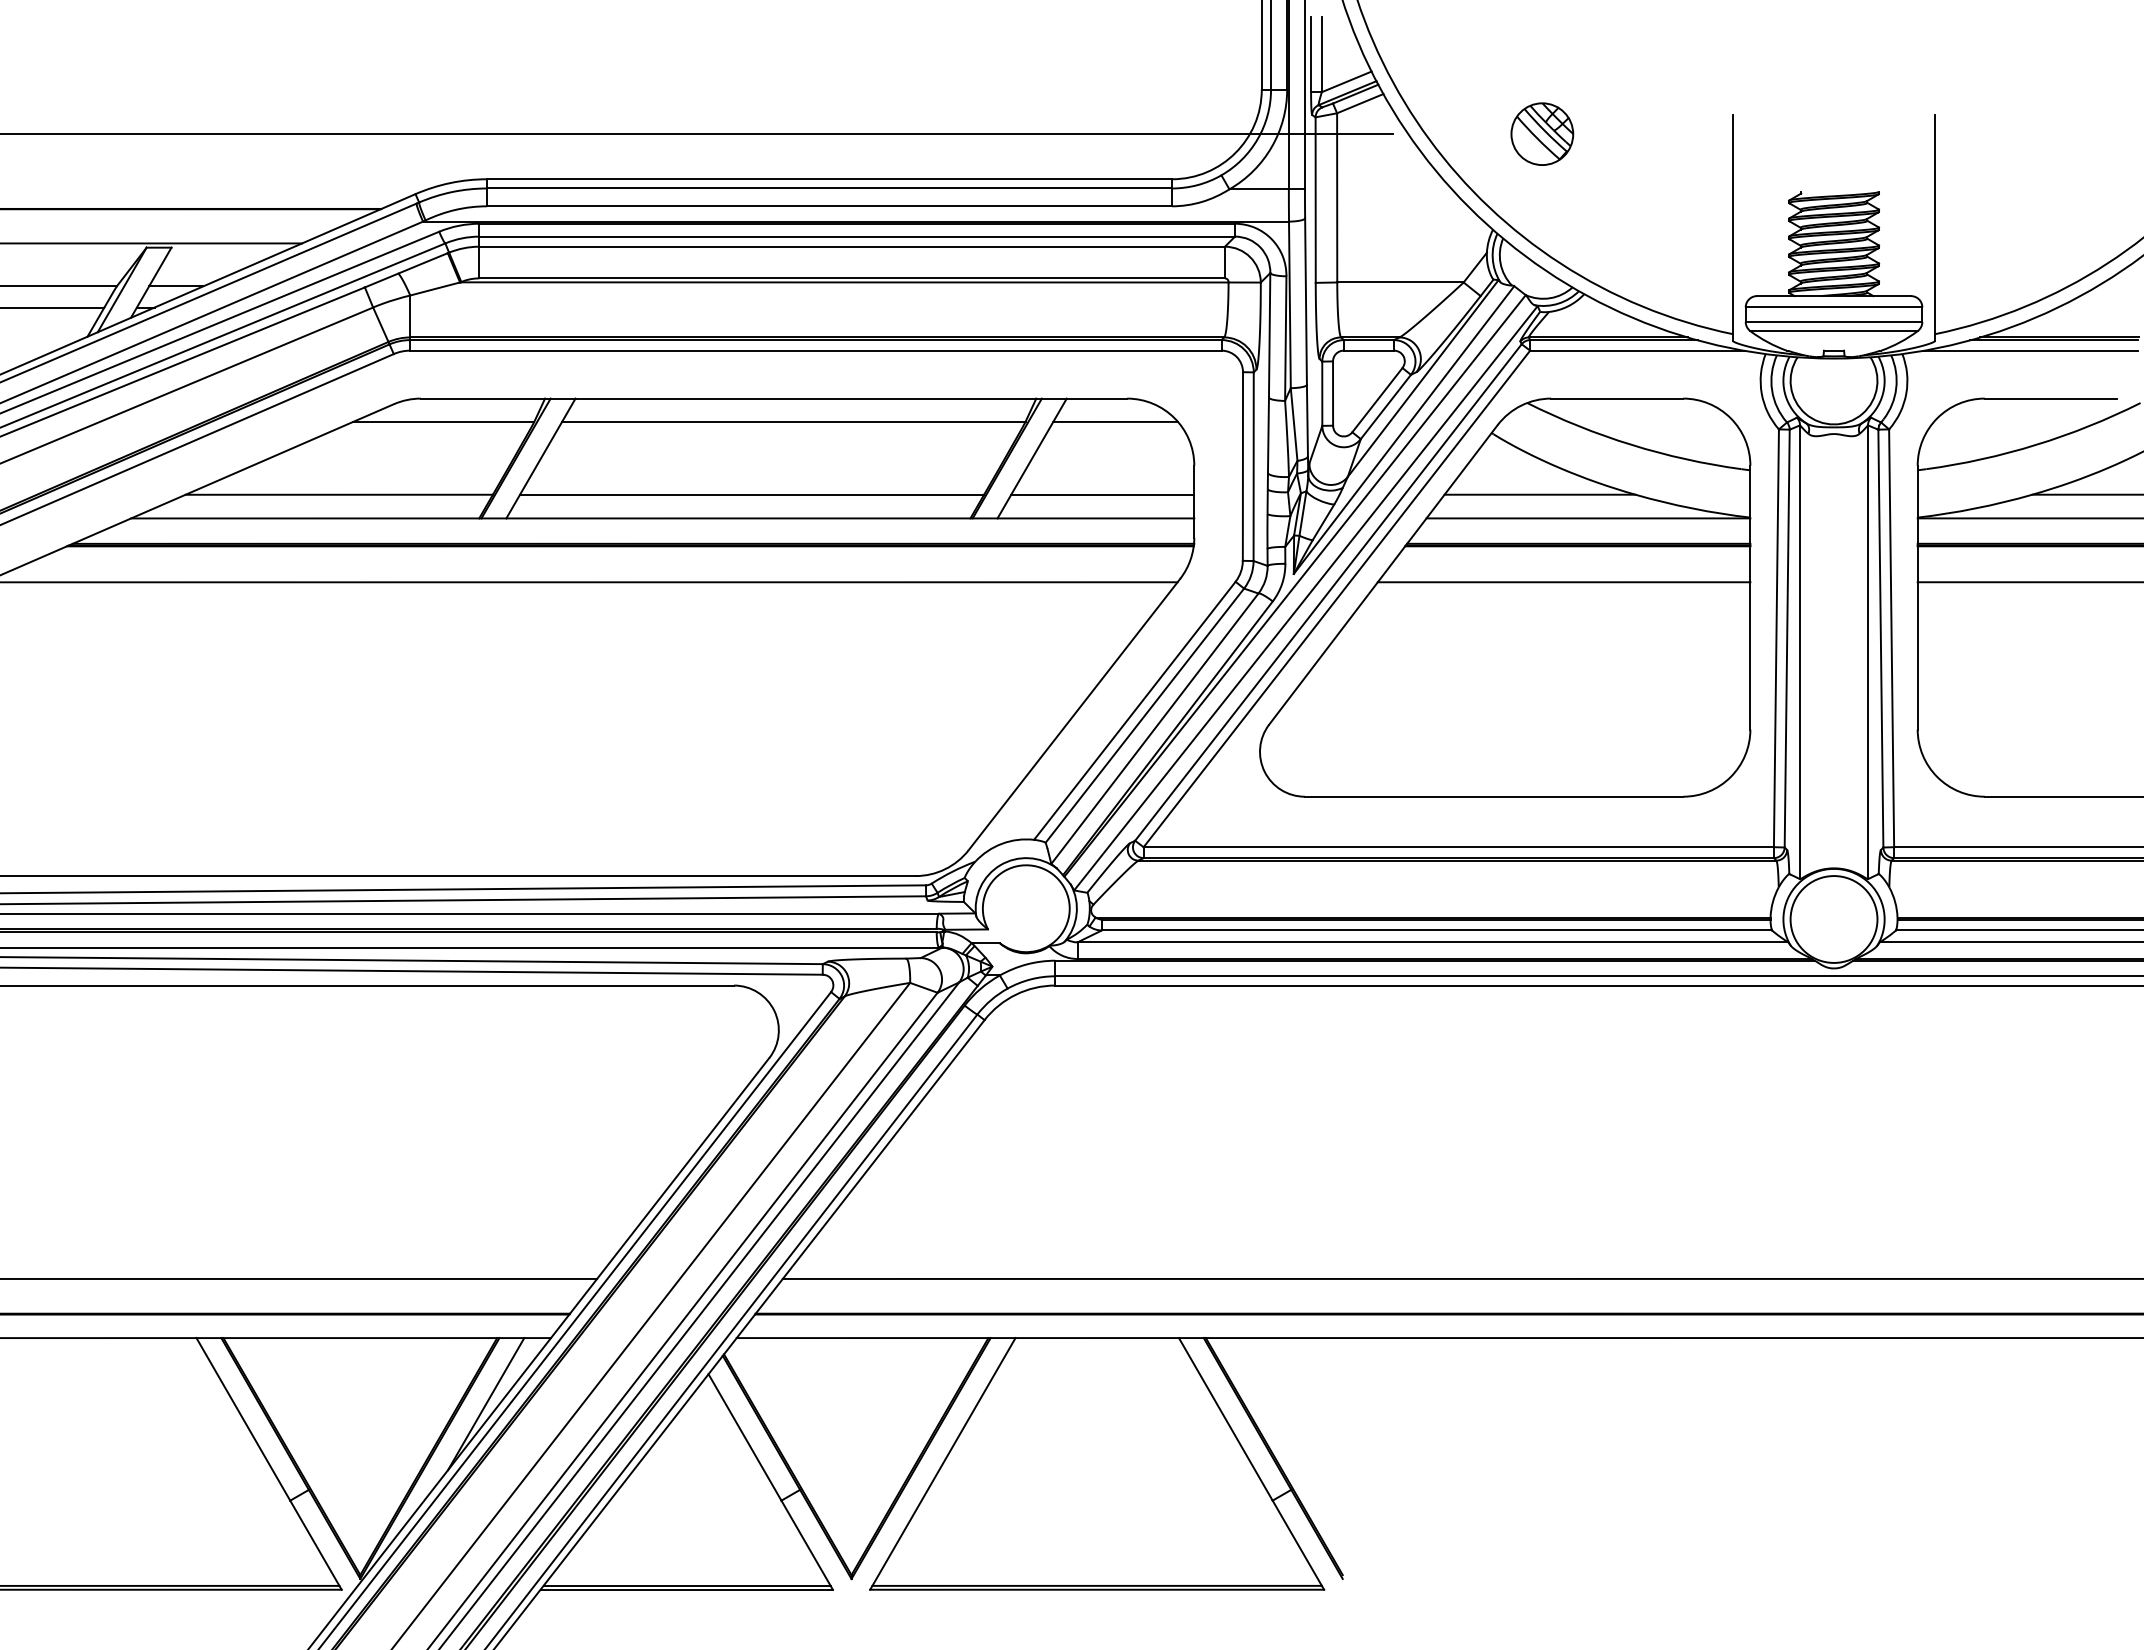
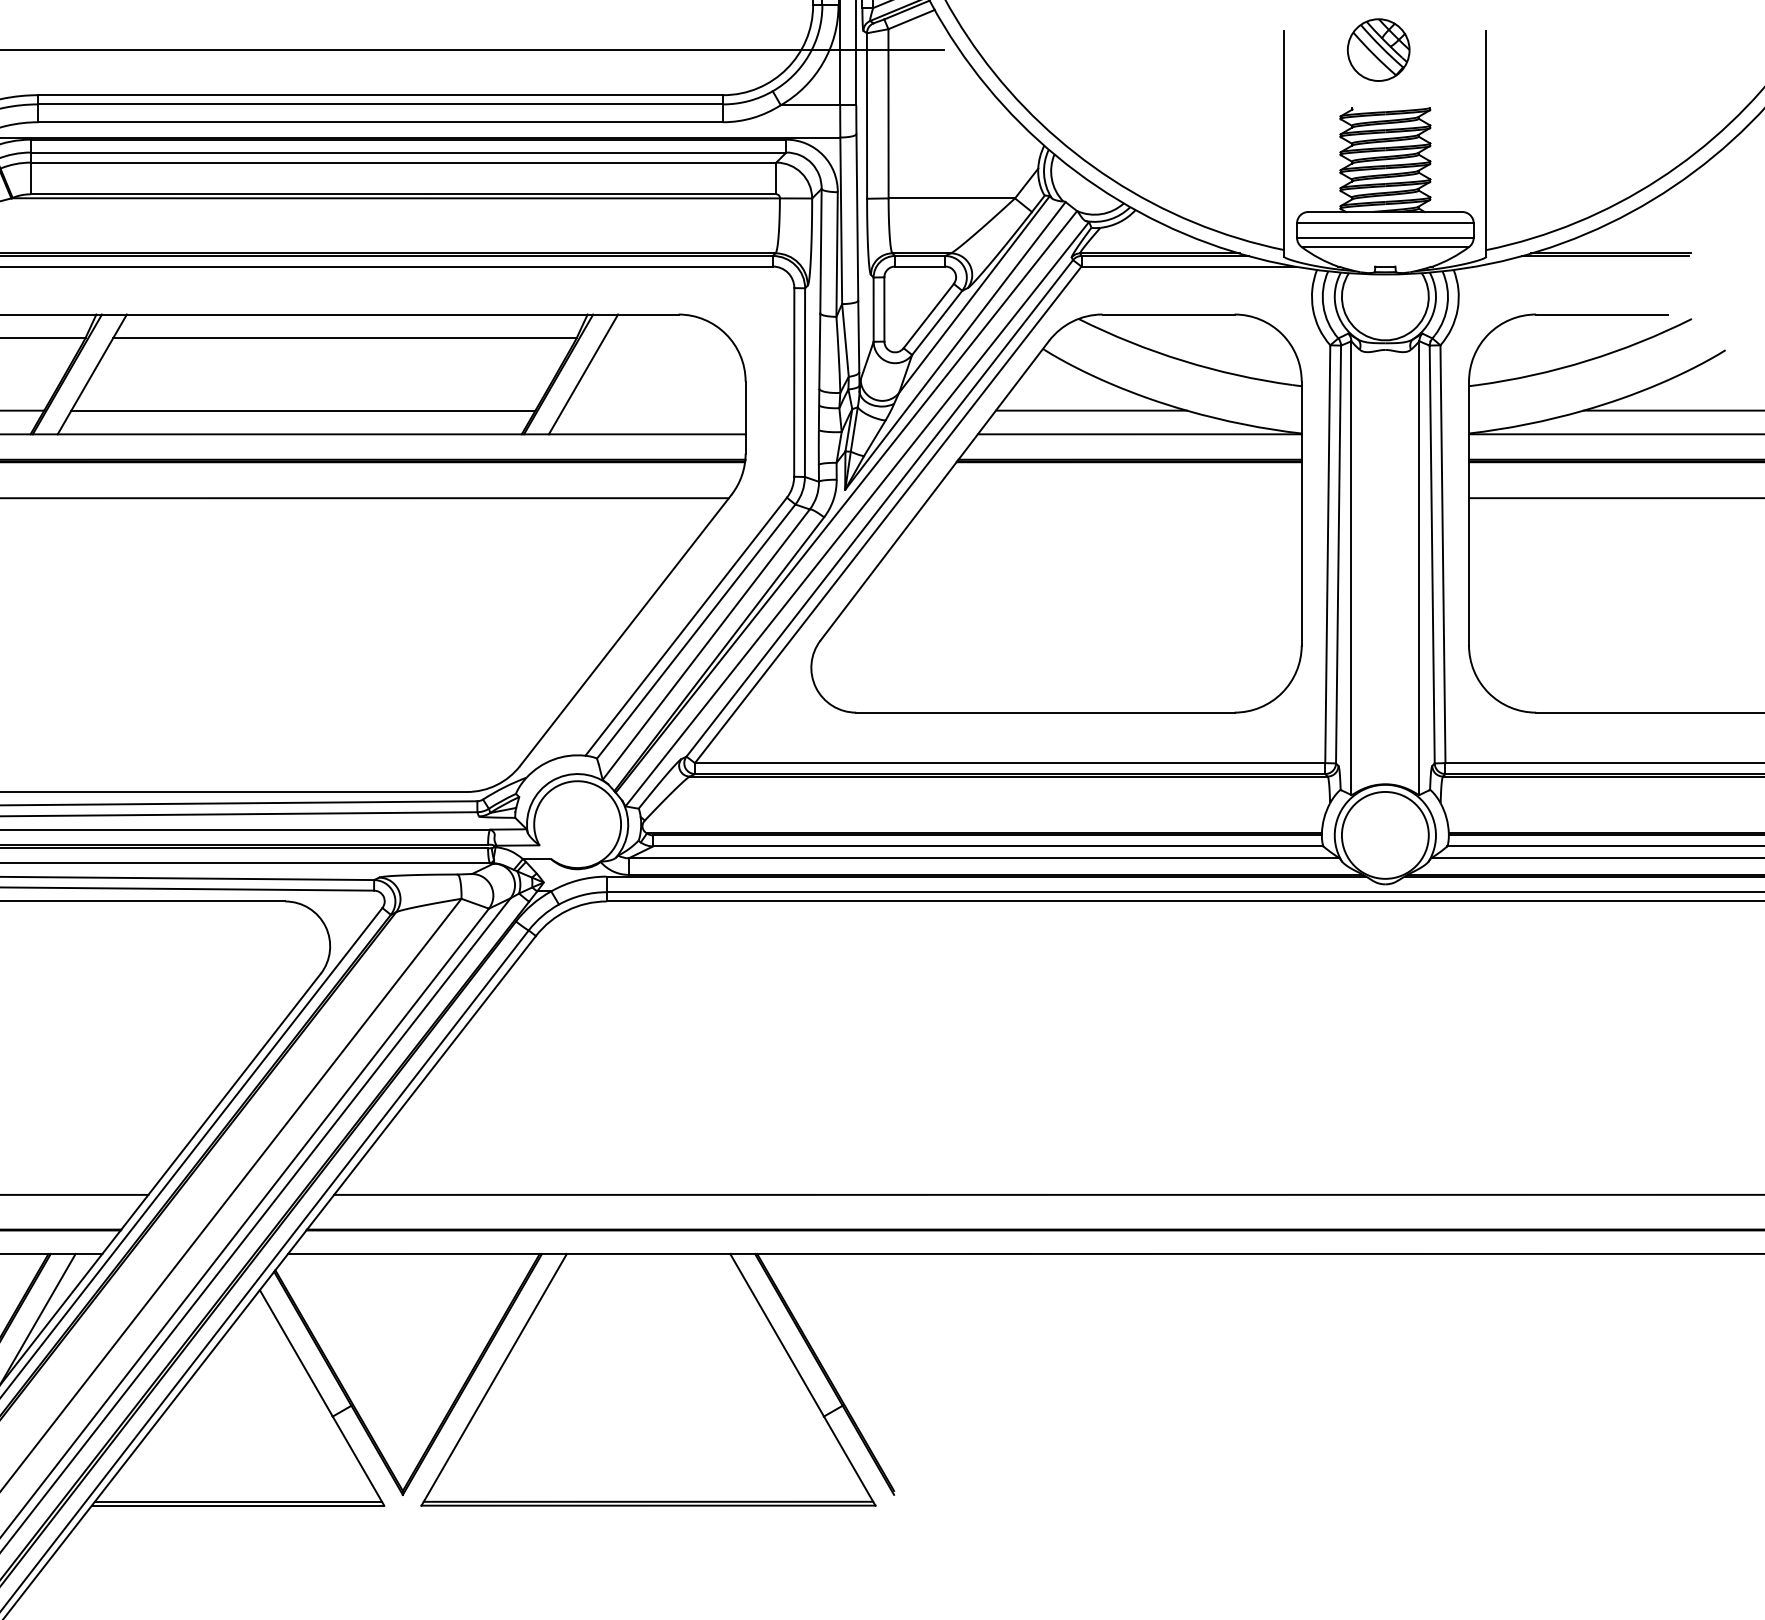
part: (1542, 133) -> (1378, 49), moved
line: (2030, 350) -> (1581, 266), removed
line: (1115, 421) -> (666, 337), removed
line: (1102, 494) -> (653, 410), removed
line: (1563, 582) -> (1114, 498), removed

